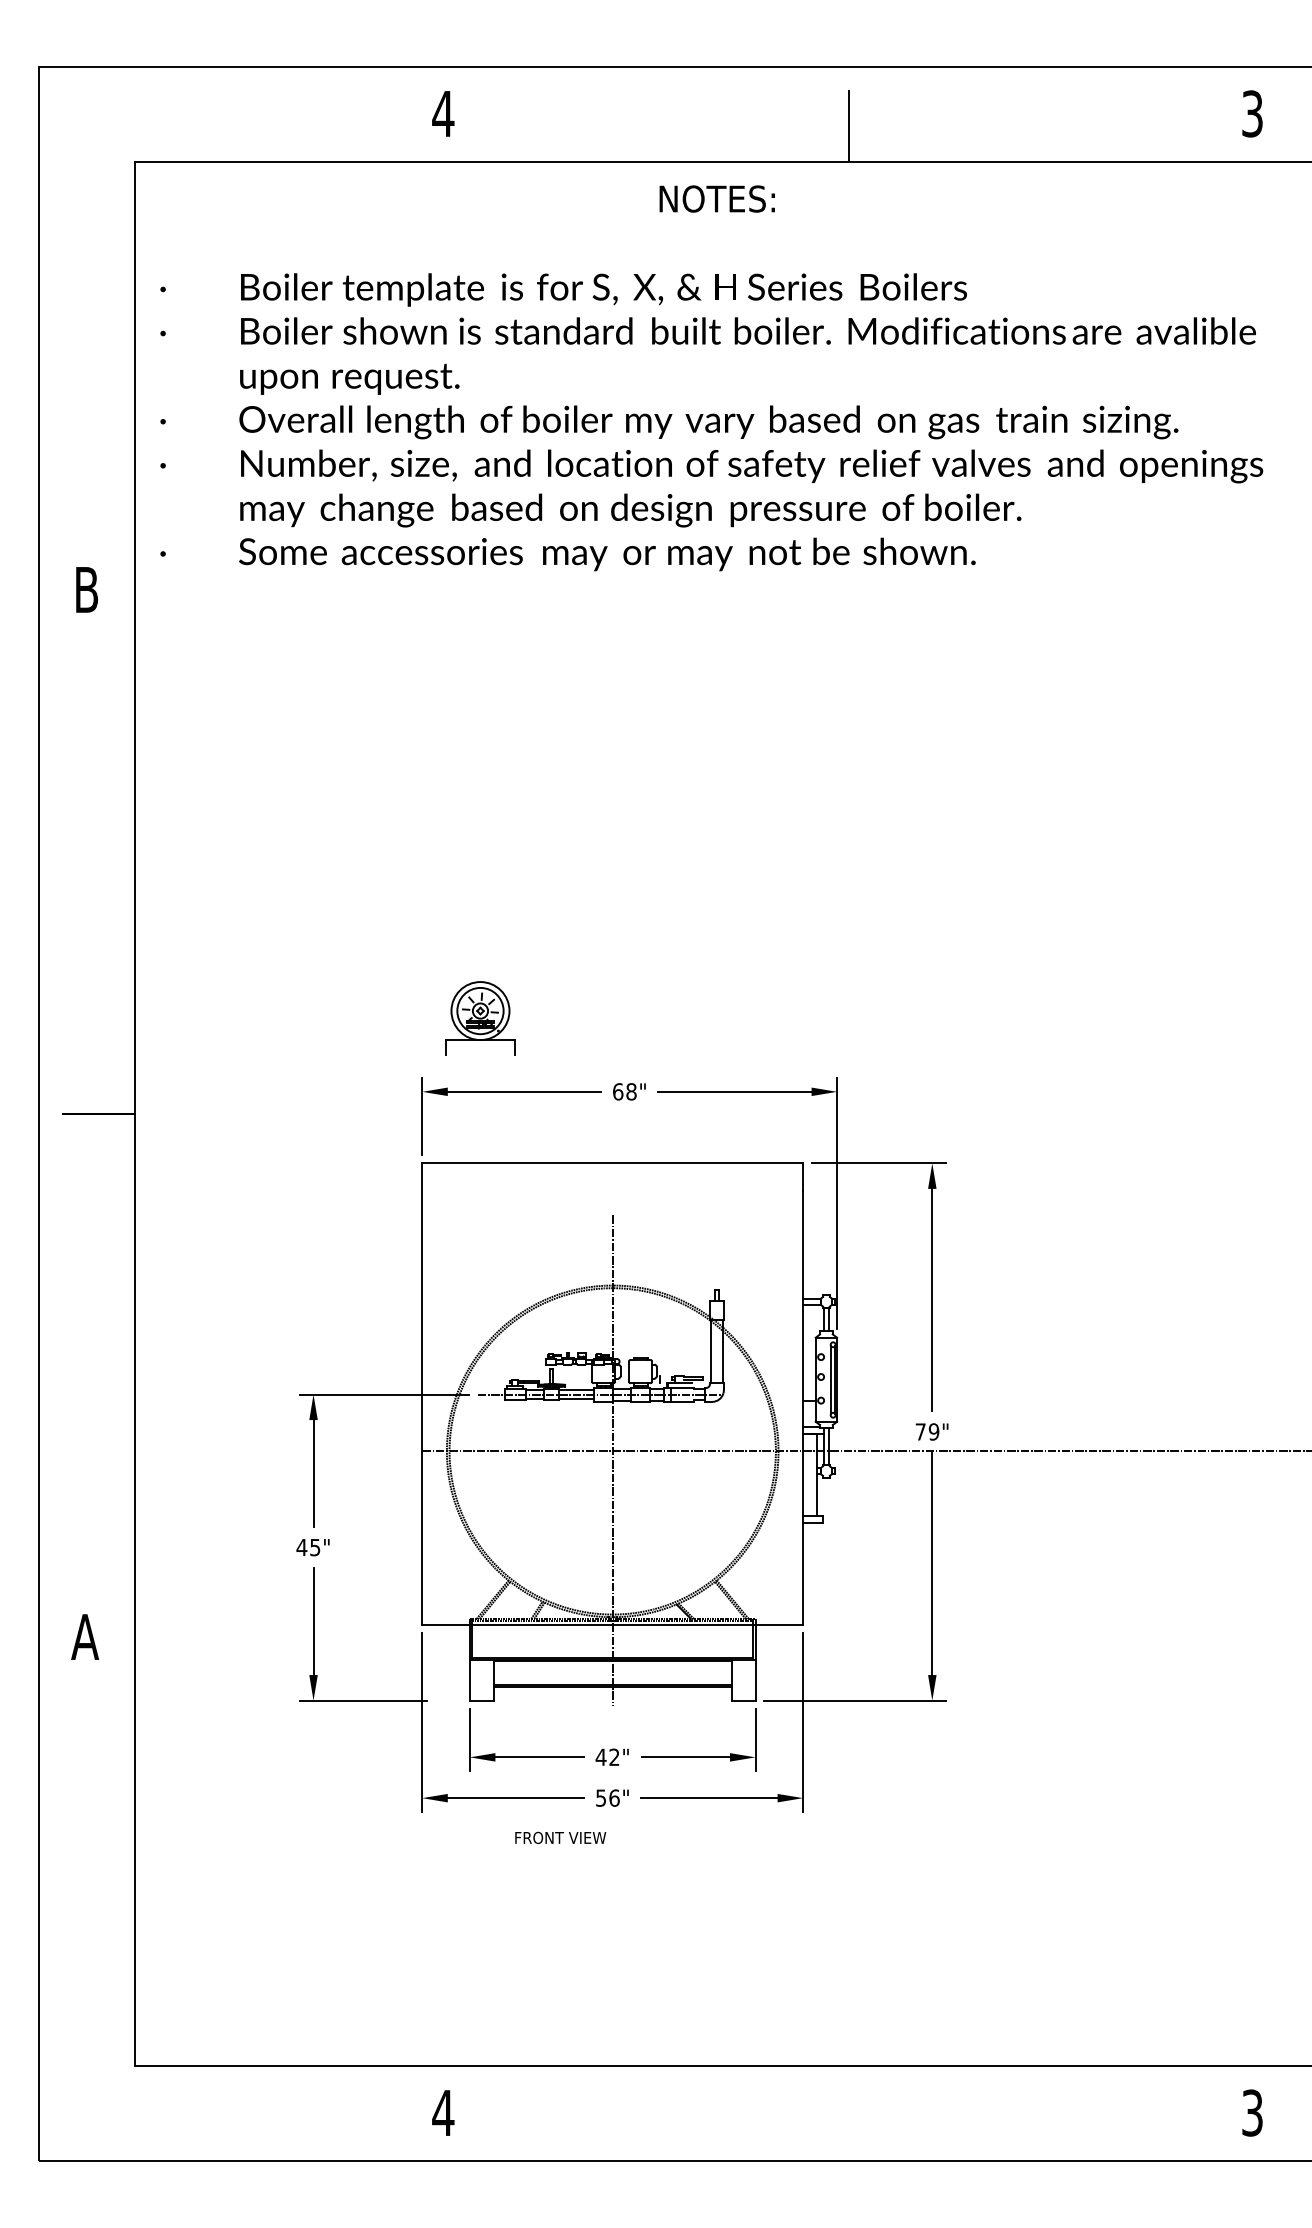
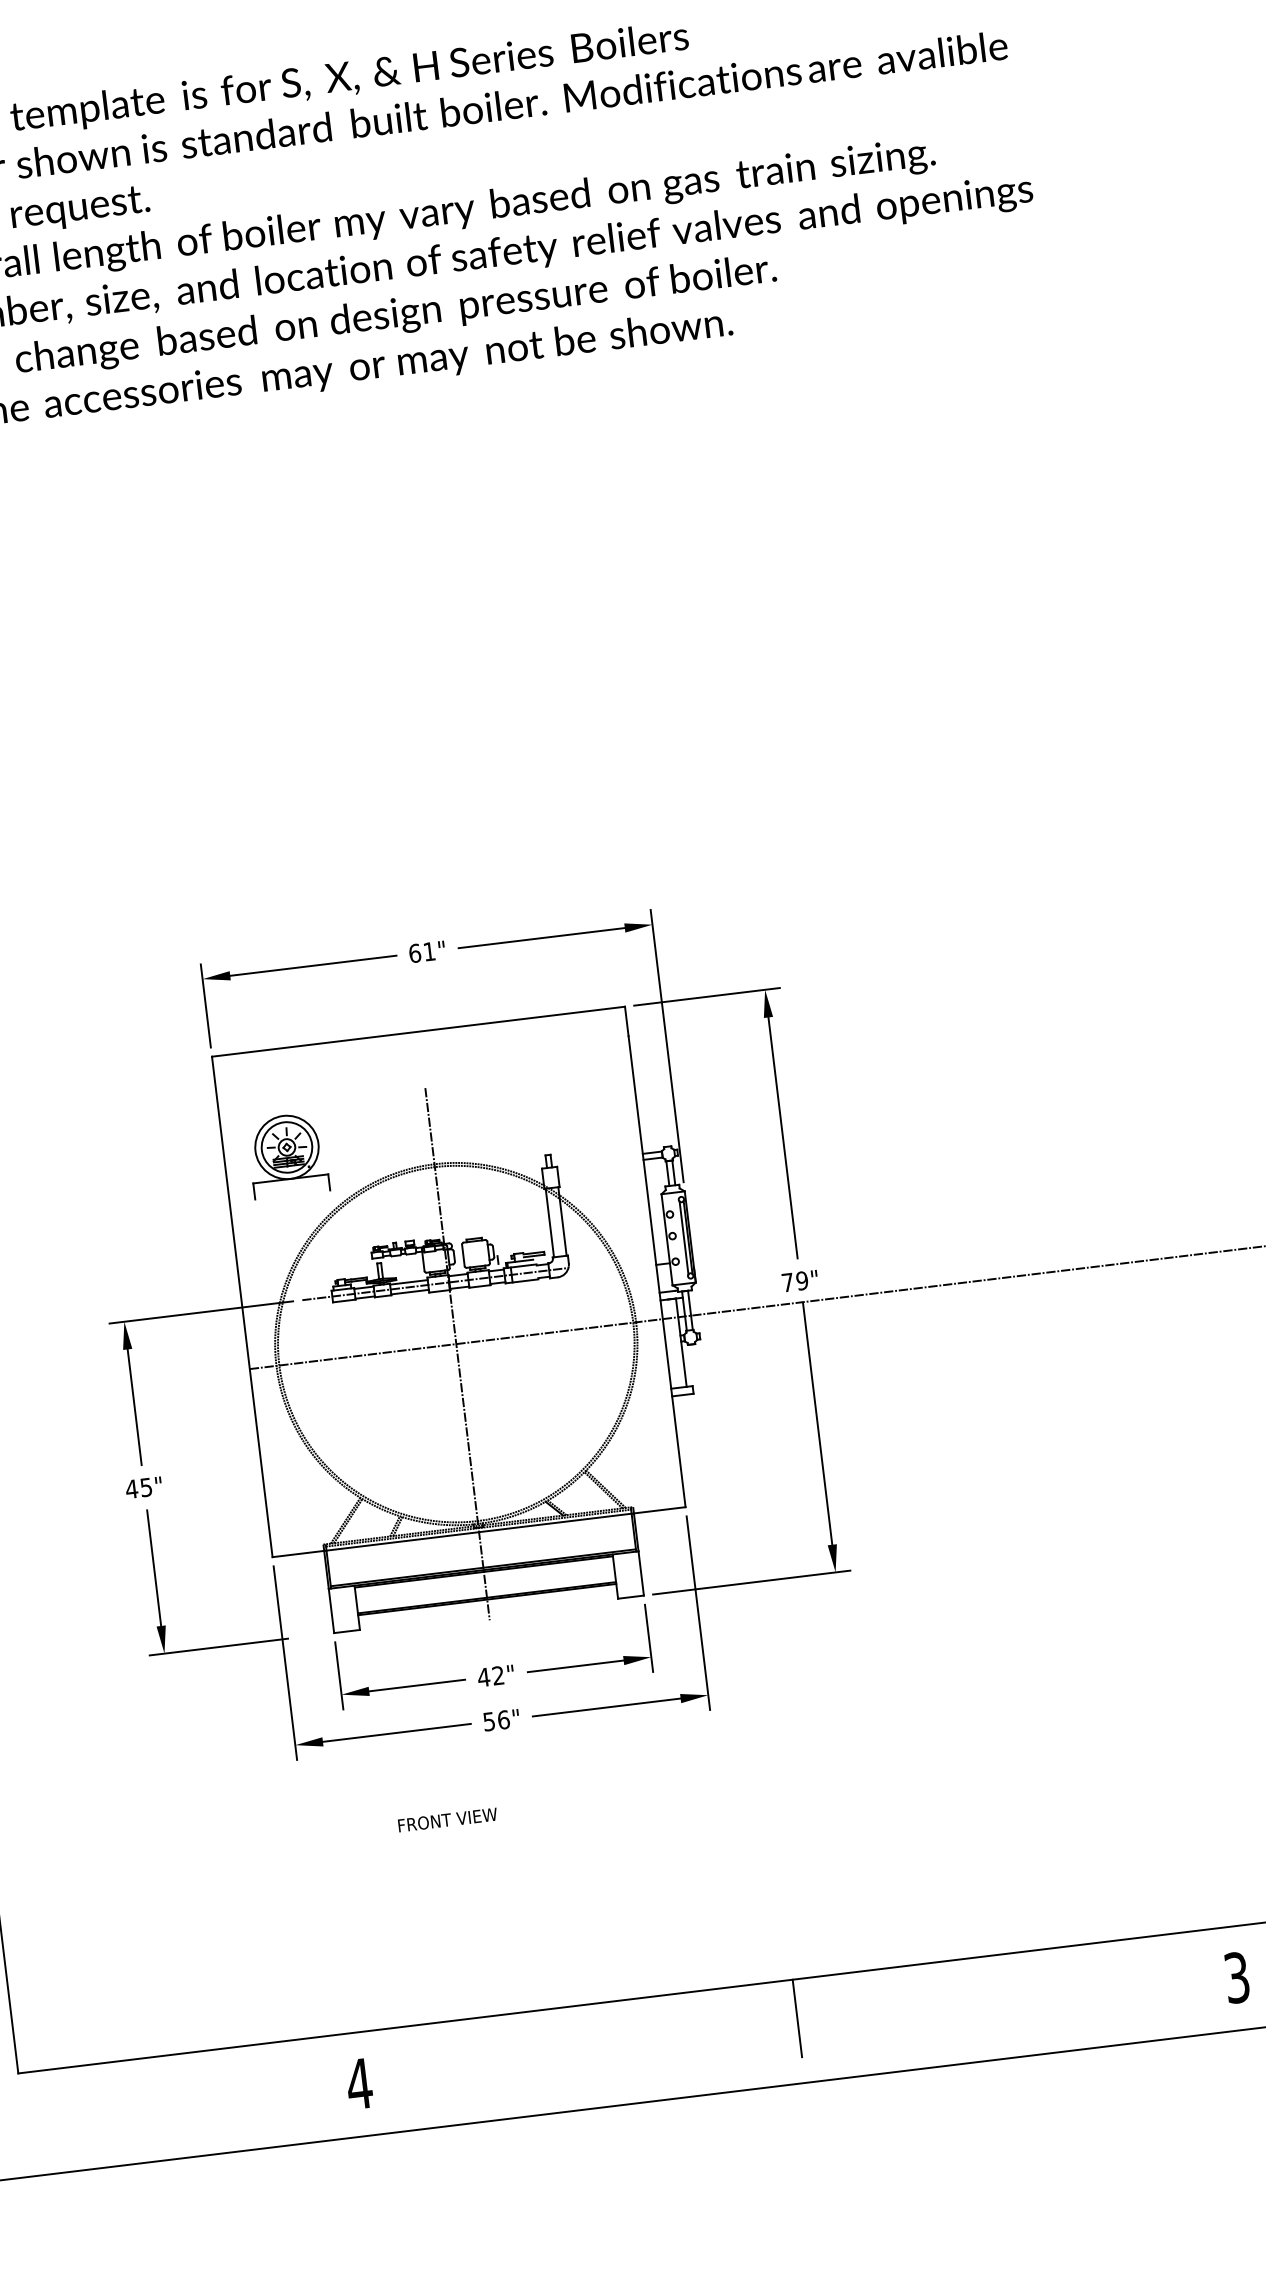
part: (480, 1018) -> (287, 1155), moved
text: (631, 1091) -> (429, 951), 68" -> 61"
text: (560, 1837) -> (447, 1819), moved
line: (848, 2101) -> (797, 2018), added

